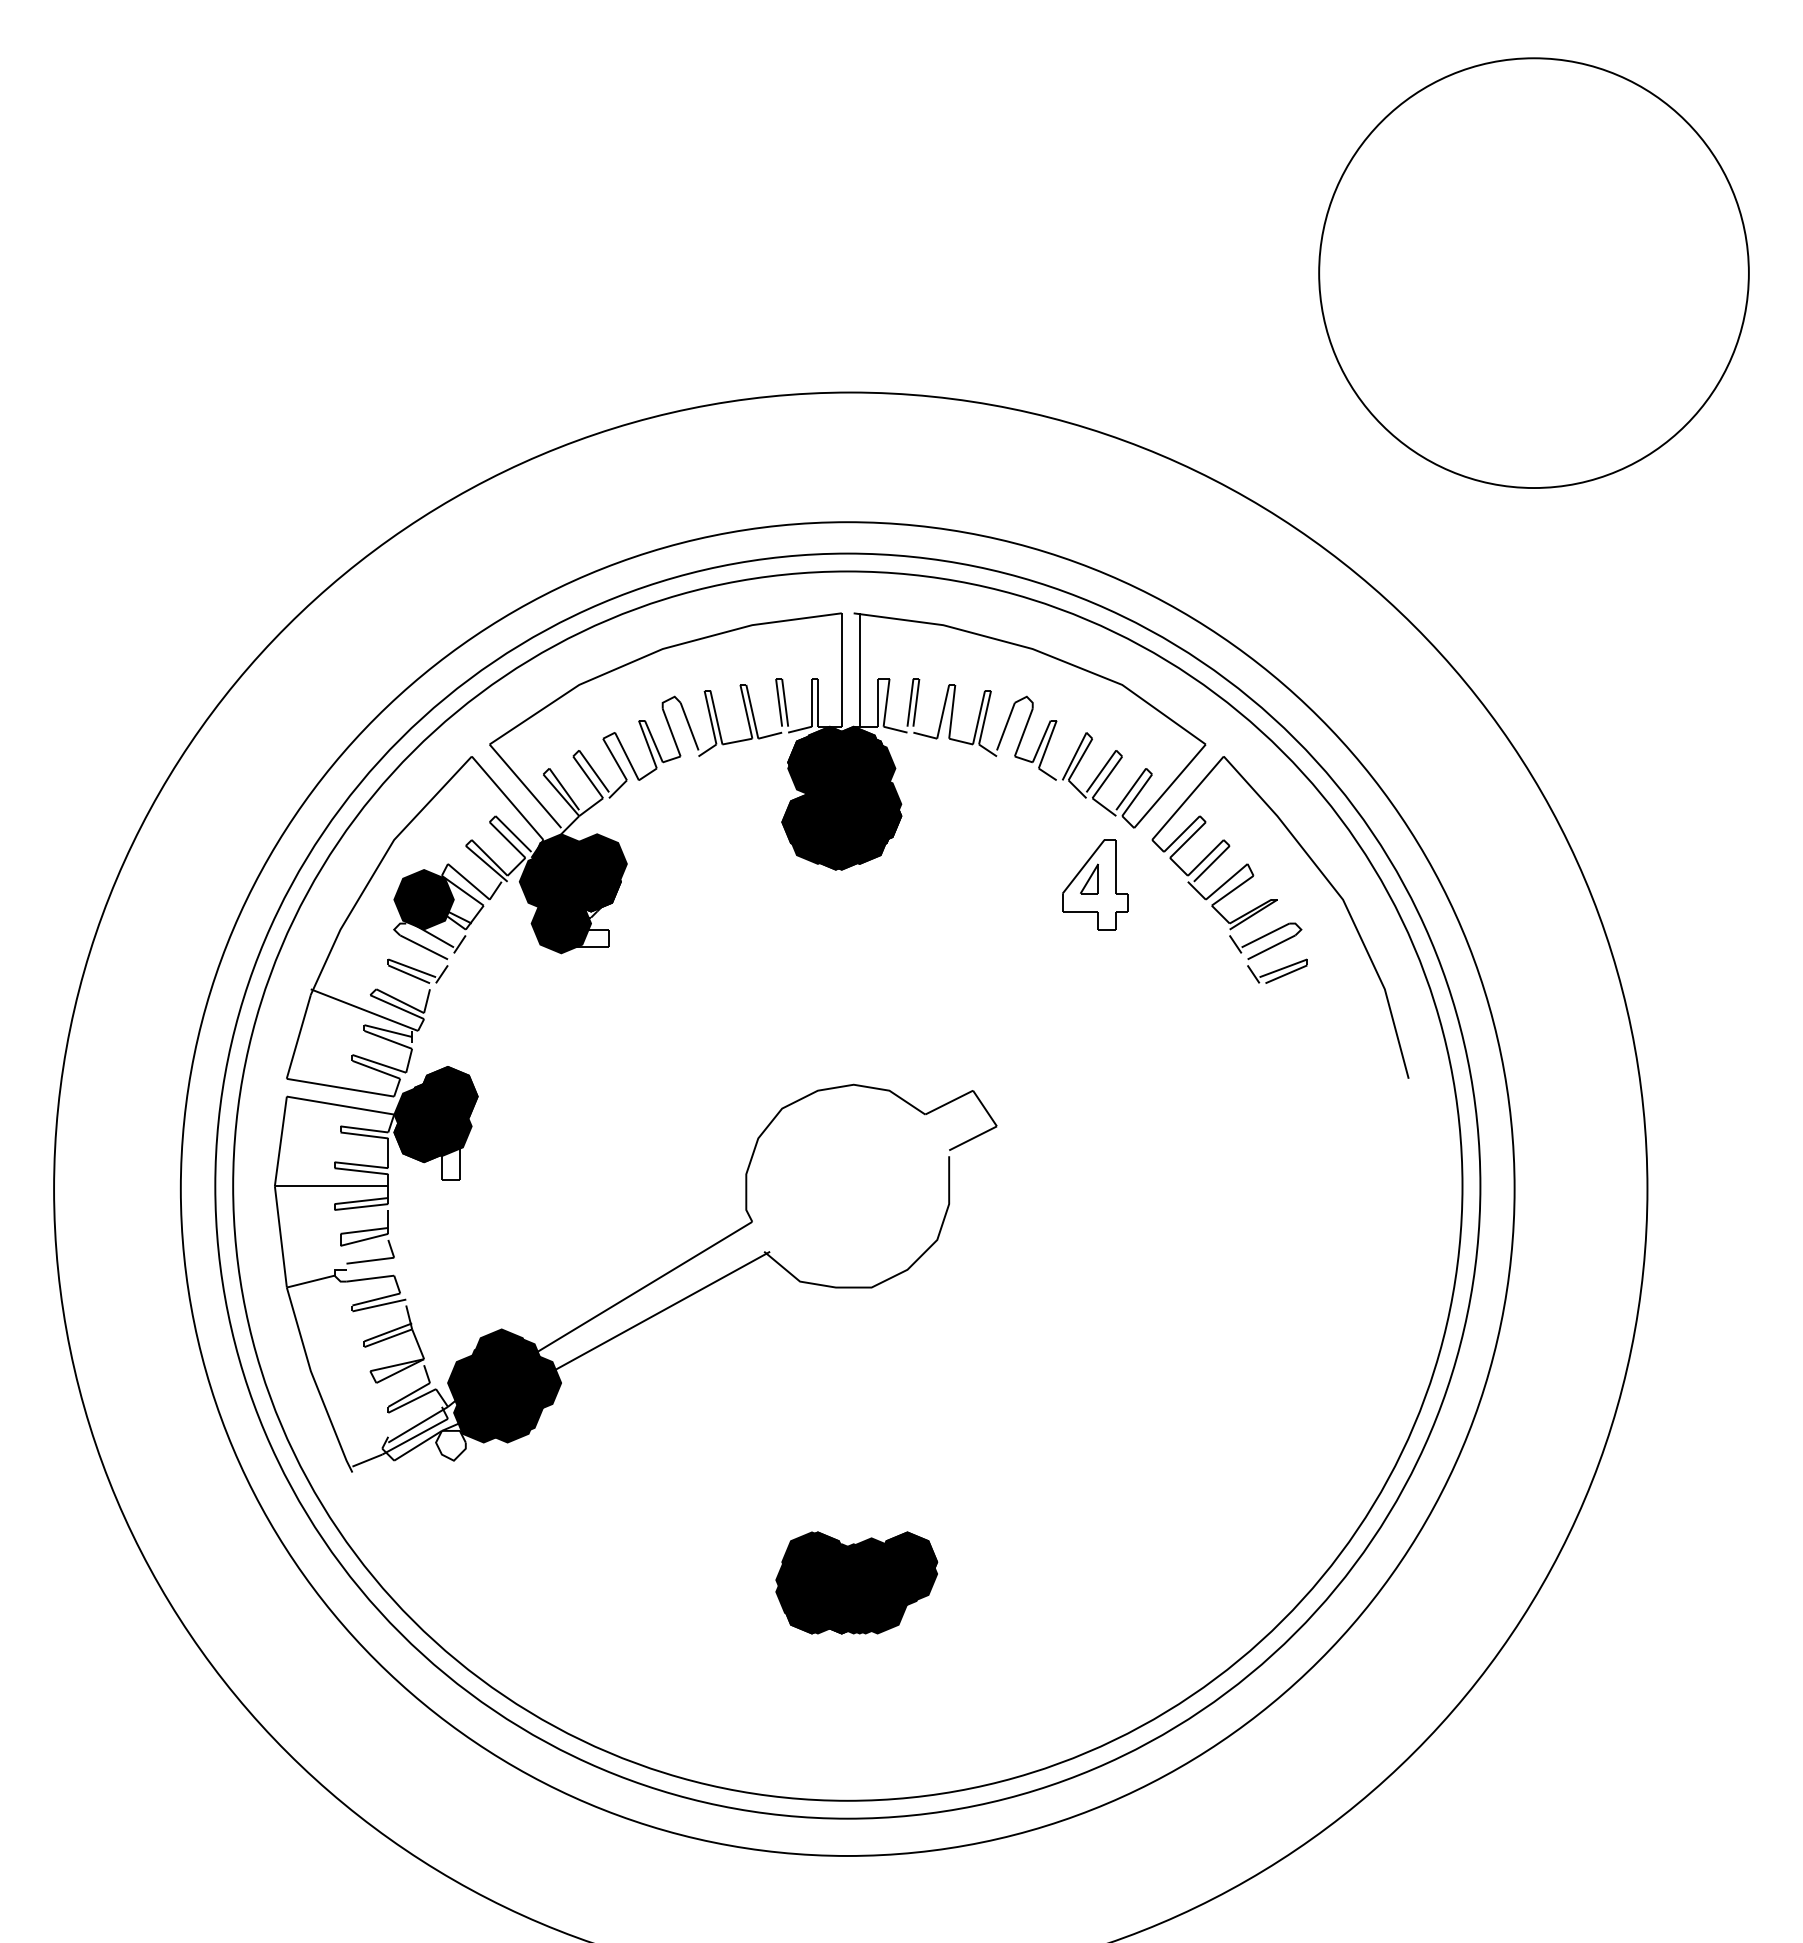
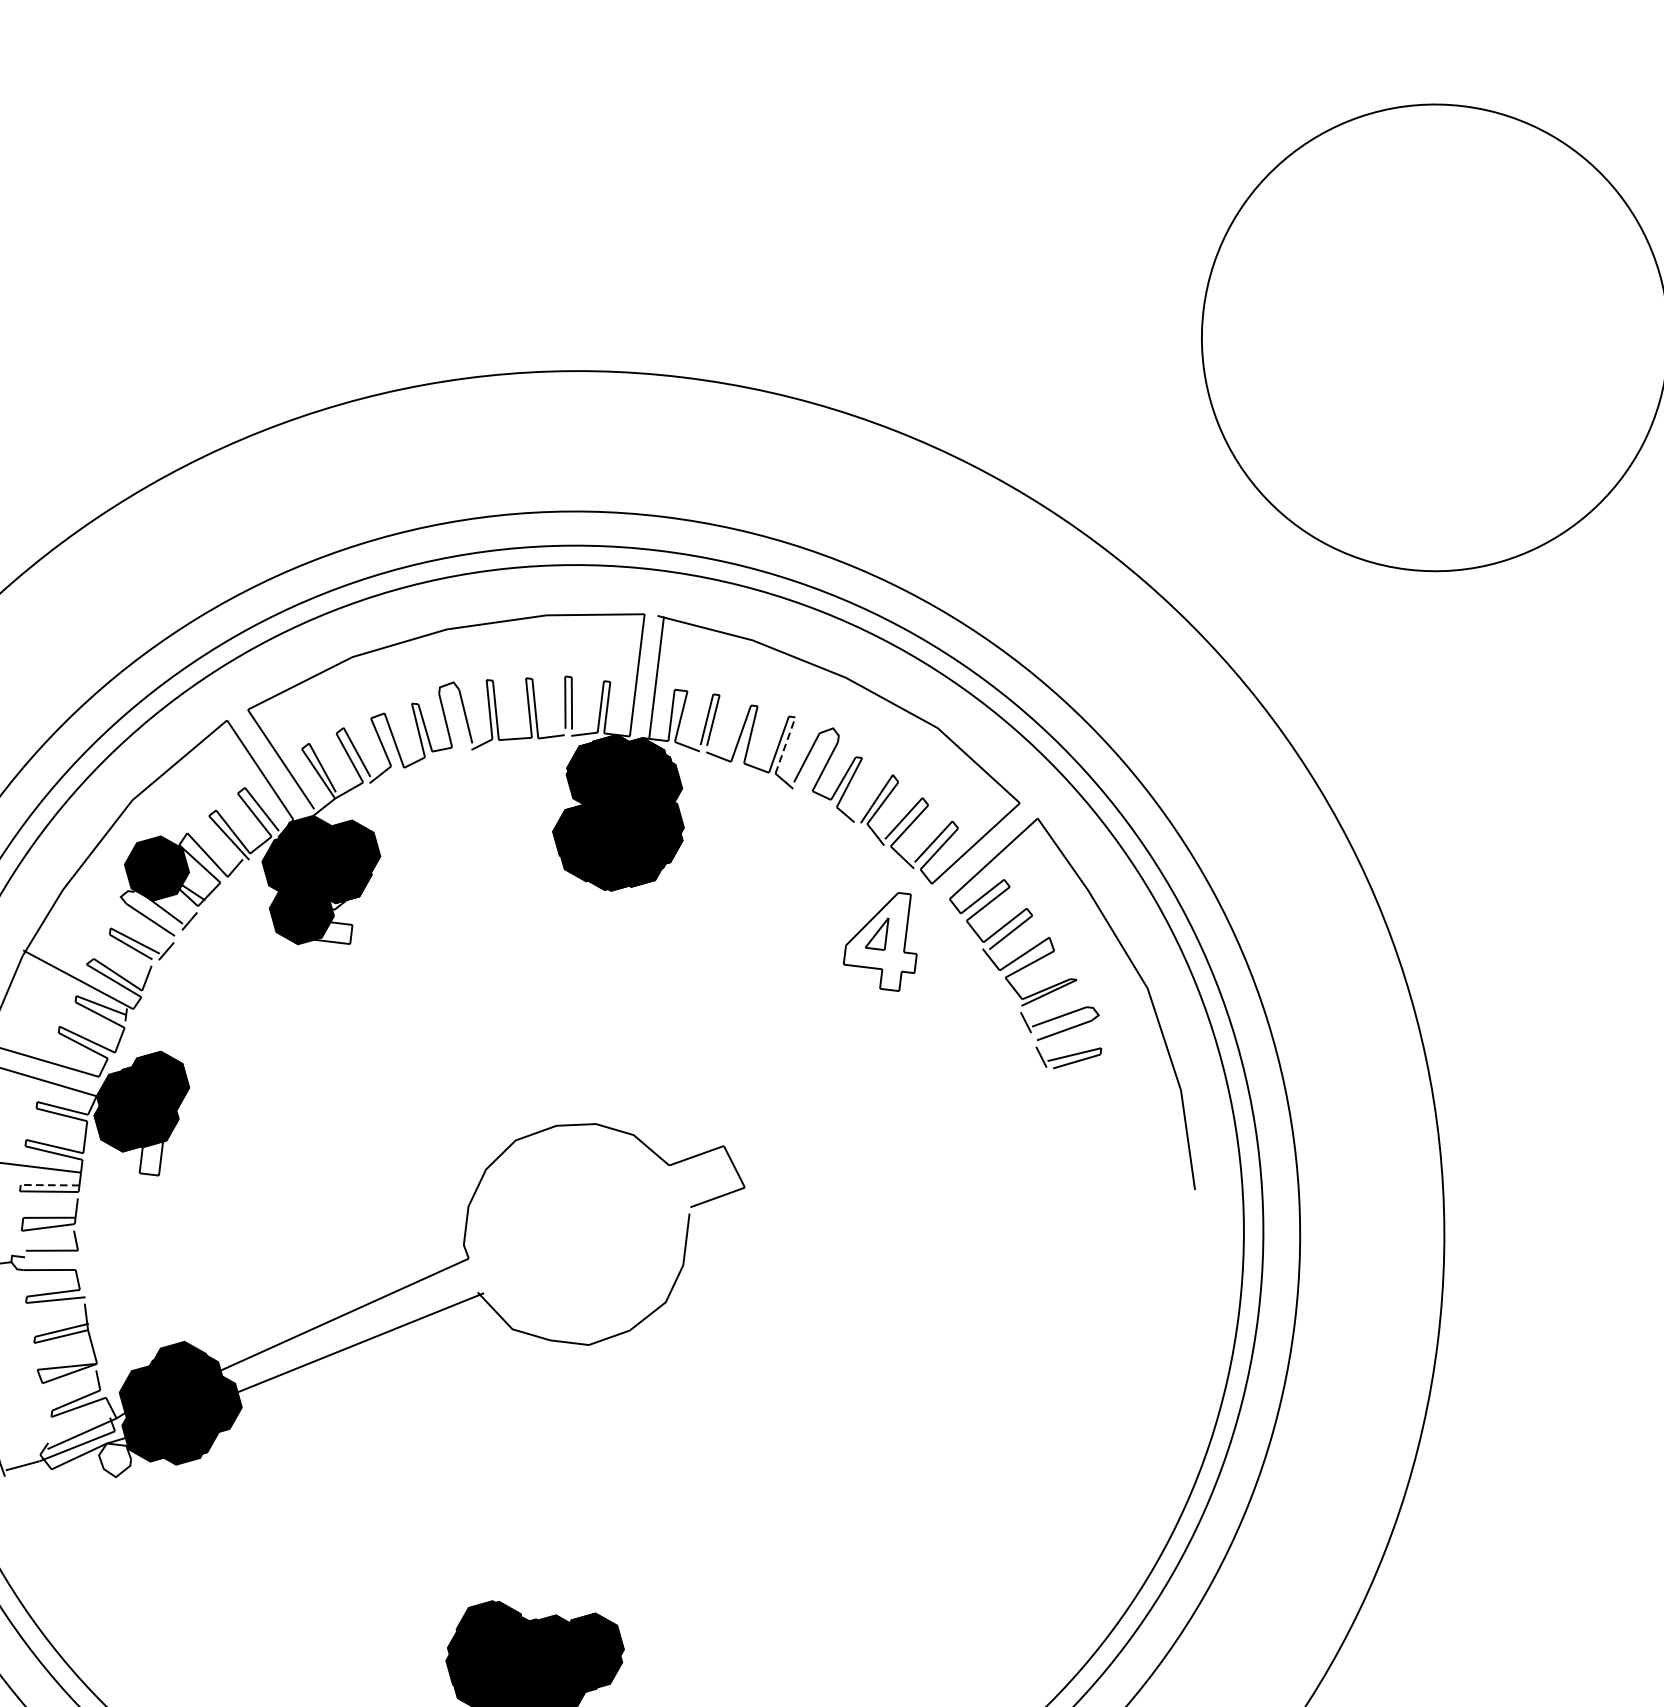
line: (985, 717) -> (785, 745), solid -> dashed
line: (360, 1201) -> (49, 1185), solid -> dashed

